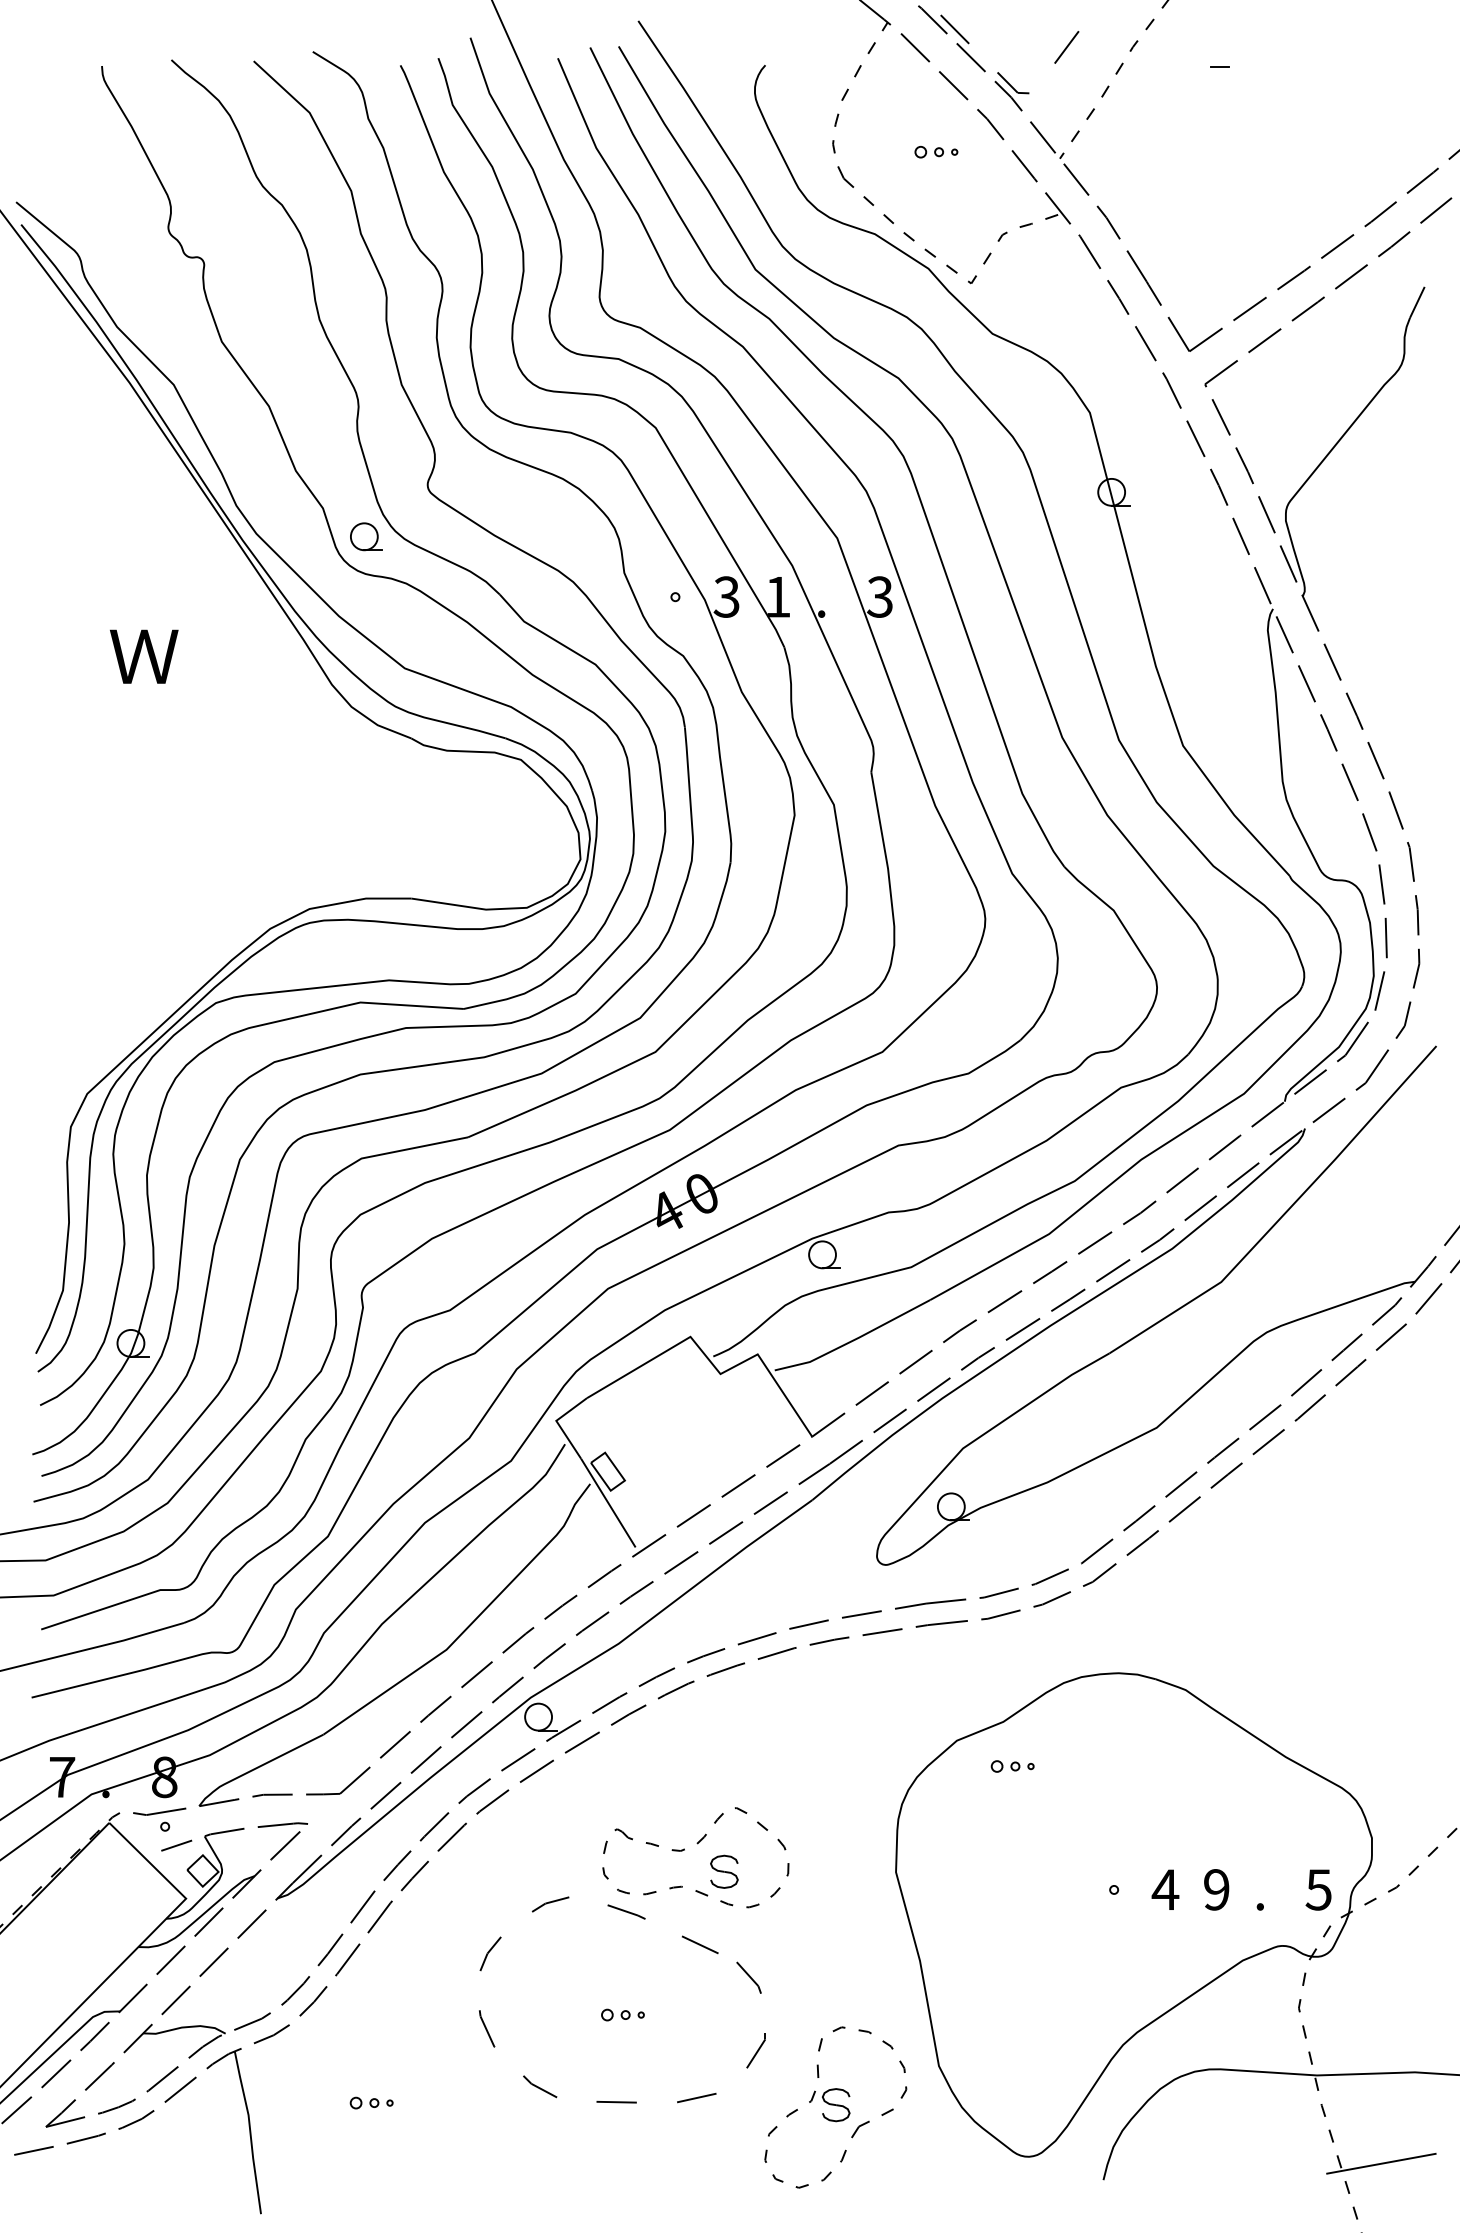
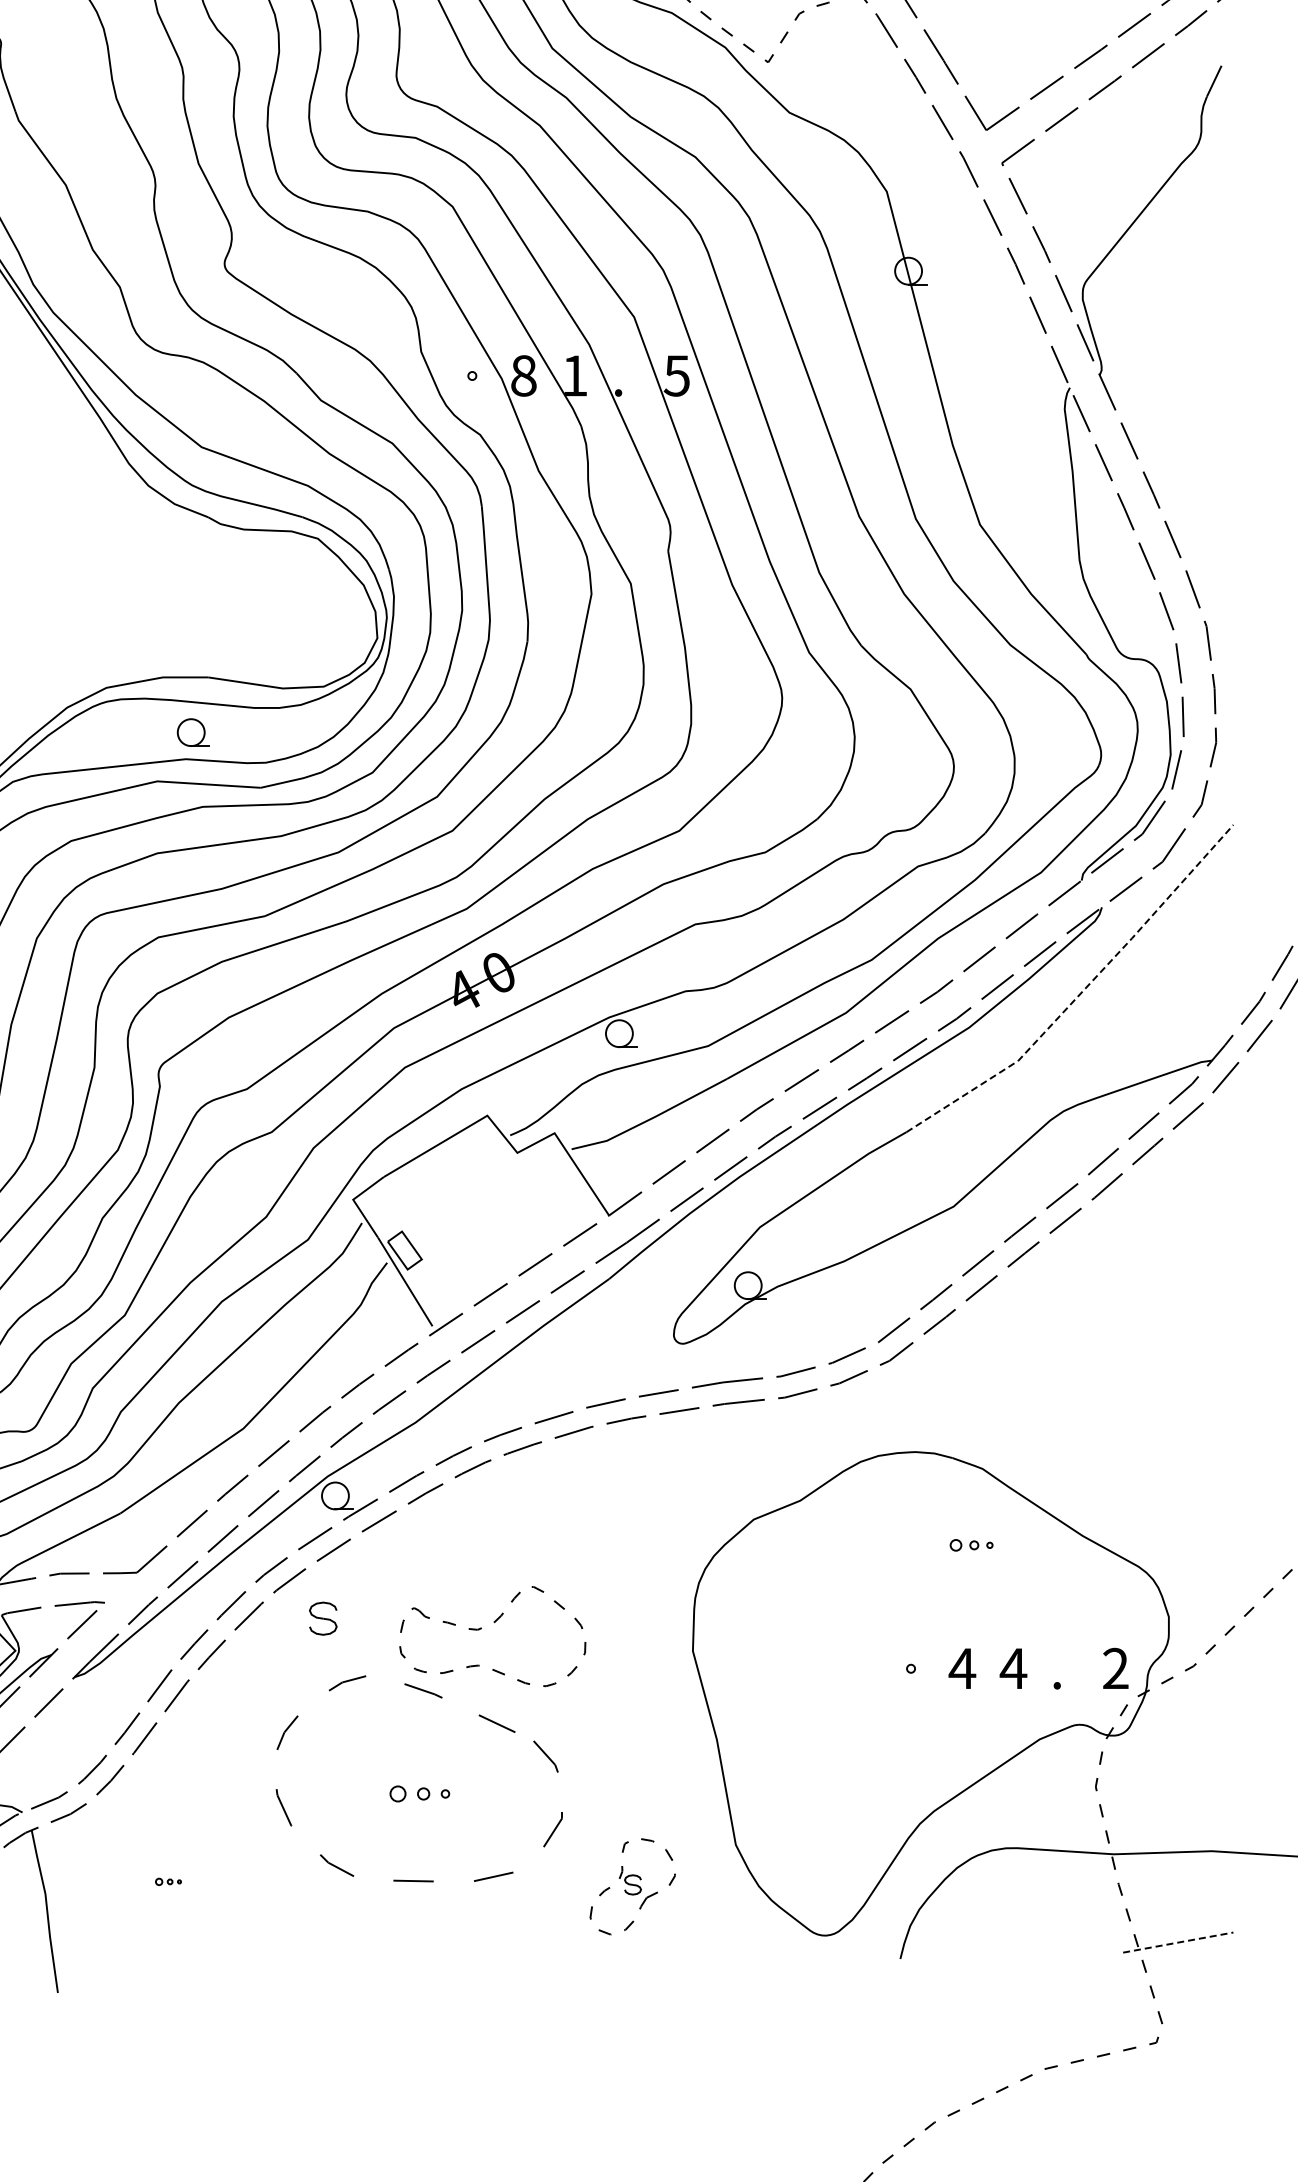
part: (366, 536) -> (193, 732), moved
text: (726, 596) -> (523, 375), 3 -> 8
text: (879, 596) -> (676, 375), 3 -> 5
line: (1284, 1213) -> (1081, 992), solid -> dashed
part: (1012, 1766) -> (971, 1545), moved
part: (724, 1871) -> (323, 1618), moved
text: (1216, 1889) -> (1013, 1668), 9 -> 4
text: (1318, 1889) -> (1115, 1668), 5 -> 2
part: (622, 2014) -> (419, 1793), size x1.4
part: (371, 2102) -> (168, 1881), size x0.6
part: (835, 2107) -> (632, 1886), size x0.6
line: (1381, 2163) -> (1178, 1942), solid -> dashed

